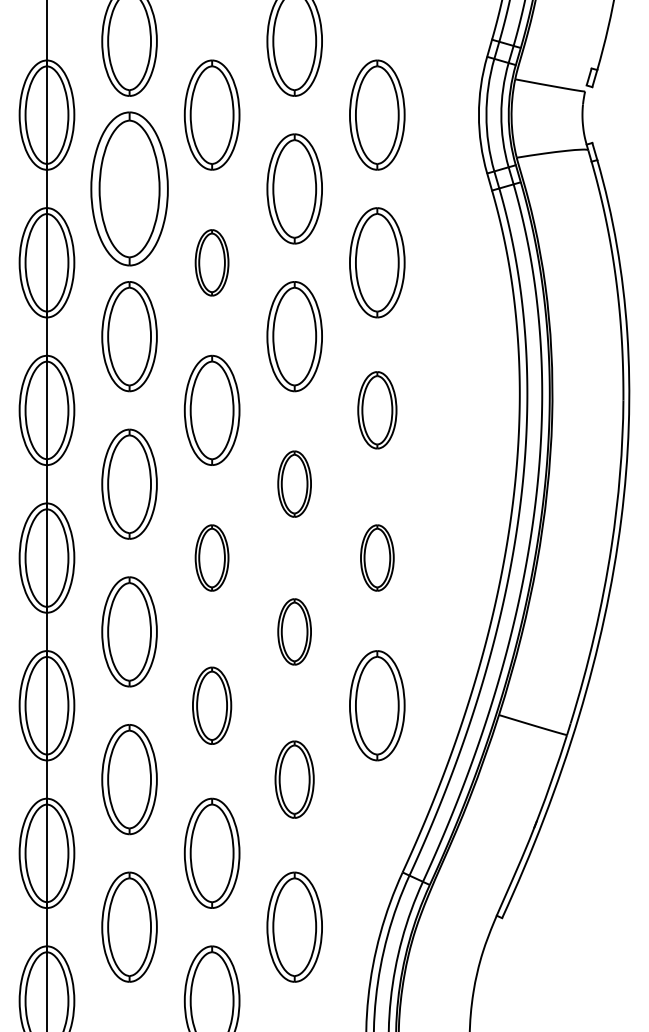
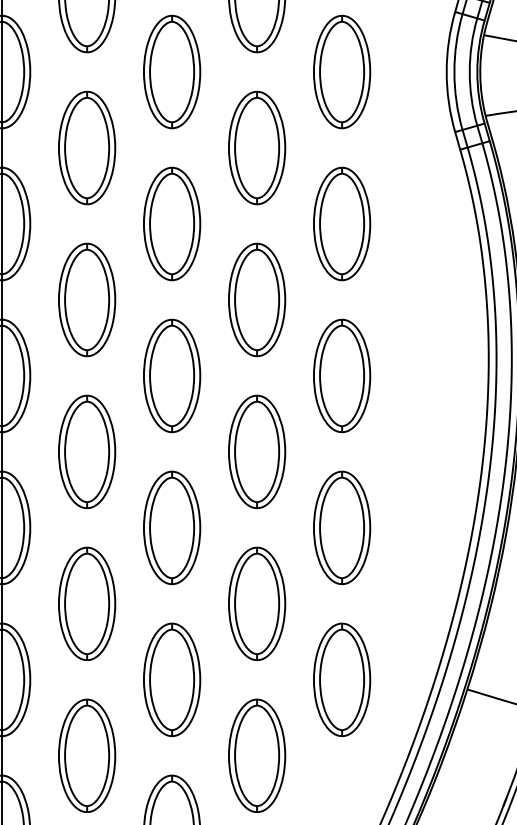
part: (129, 188) -> (87, 147), size x0.71
part: (211, 262) -> (171, 223), size x1.67
part: (377, 409) -> (342, 374), size x1.43
part: (294, 483) -> (256, 451), size x1.67
part: (211, 557) -> (171, 527), size x1.67
part: (377, 557) -> (342, 527), size x1.67
part: (294, 631) -> (256, 603), size x1.67
part: (211, 705) -> (171, 679), size x1.43
part: (294, 779) -> (256, 755), size x1.43

